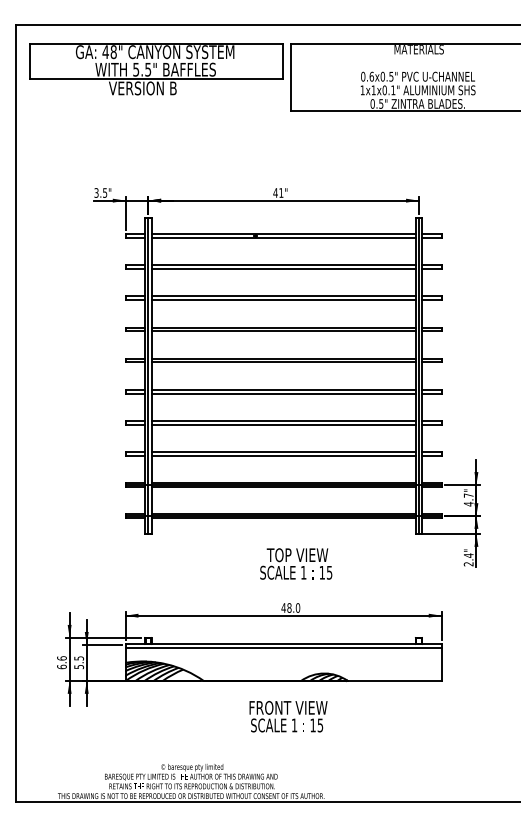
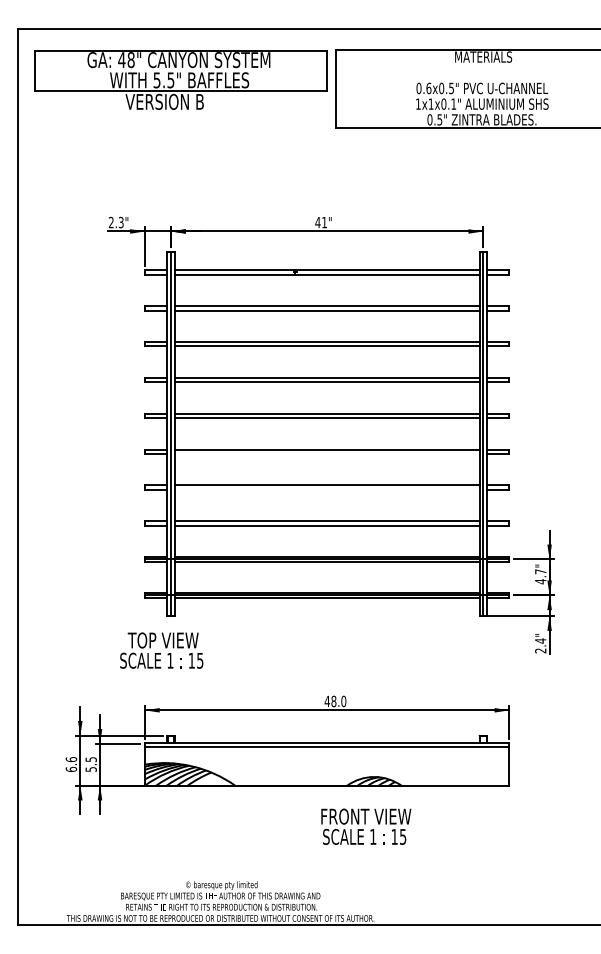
text: (100, 192) -> (115, 222), 3.5" -> 2.3"
line: (283, 393) -> (327, 453), removed
line: (283, 424) -> (327, 489), removed
text: (296, 563) -> (162, 650), moved
text: (288, 716) -> (366, 826), moved

